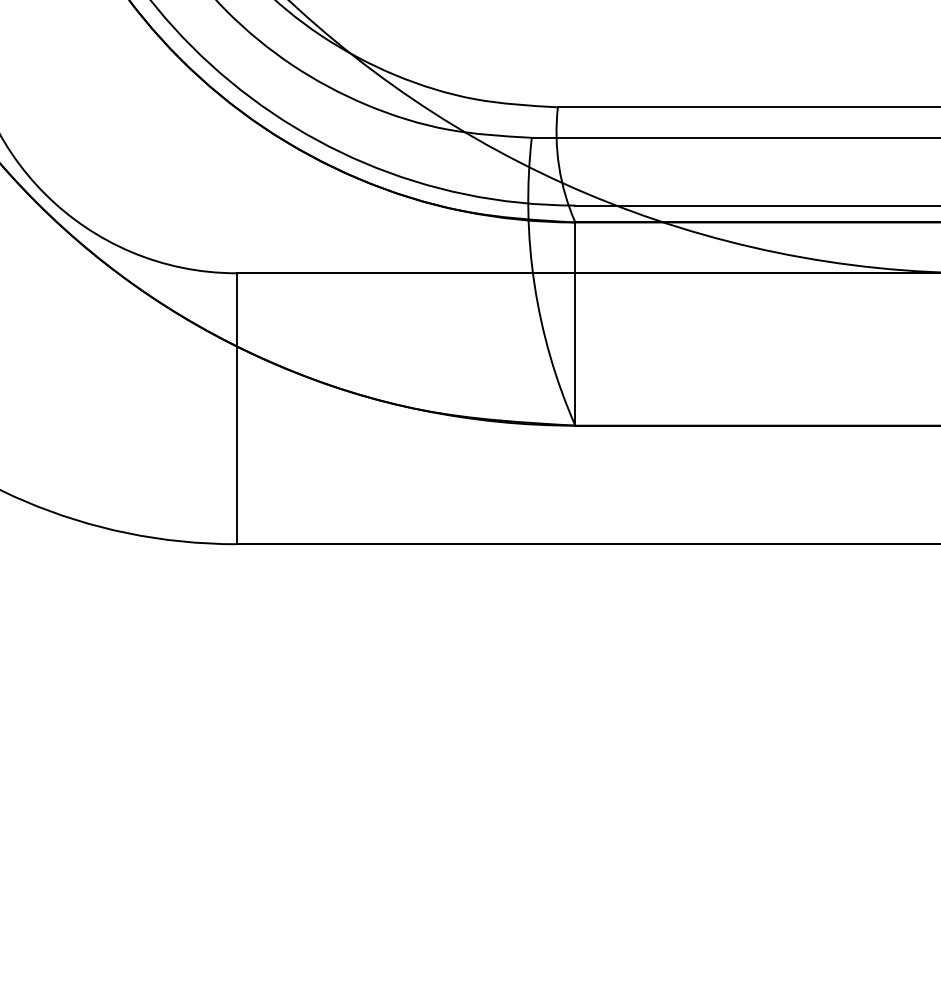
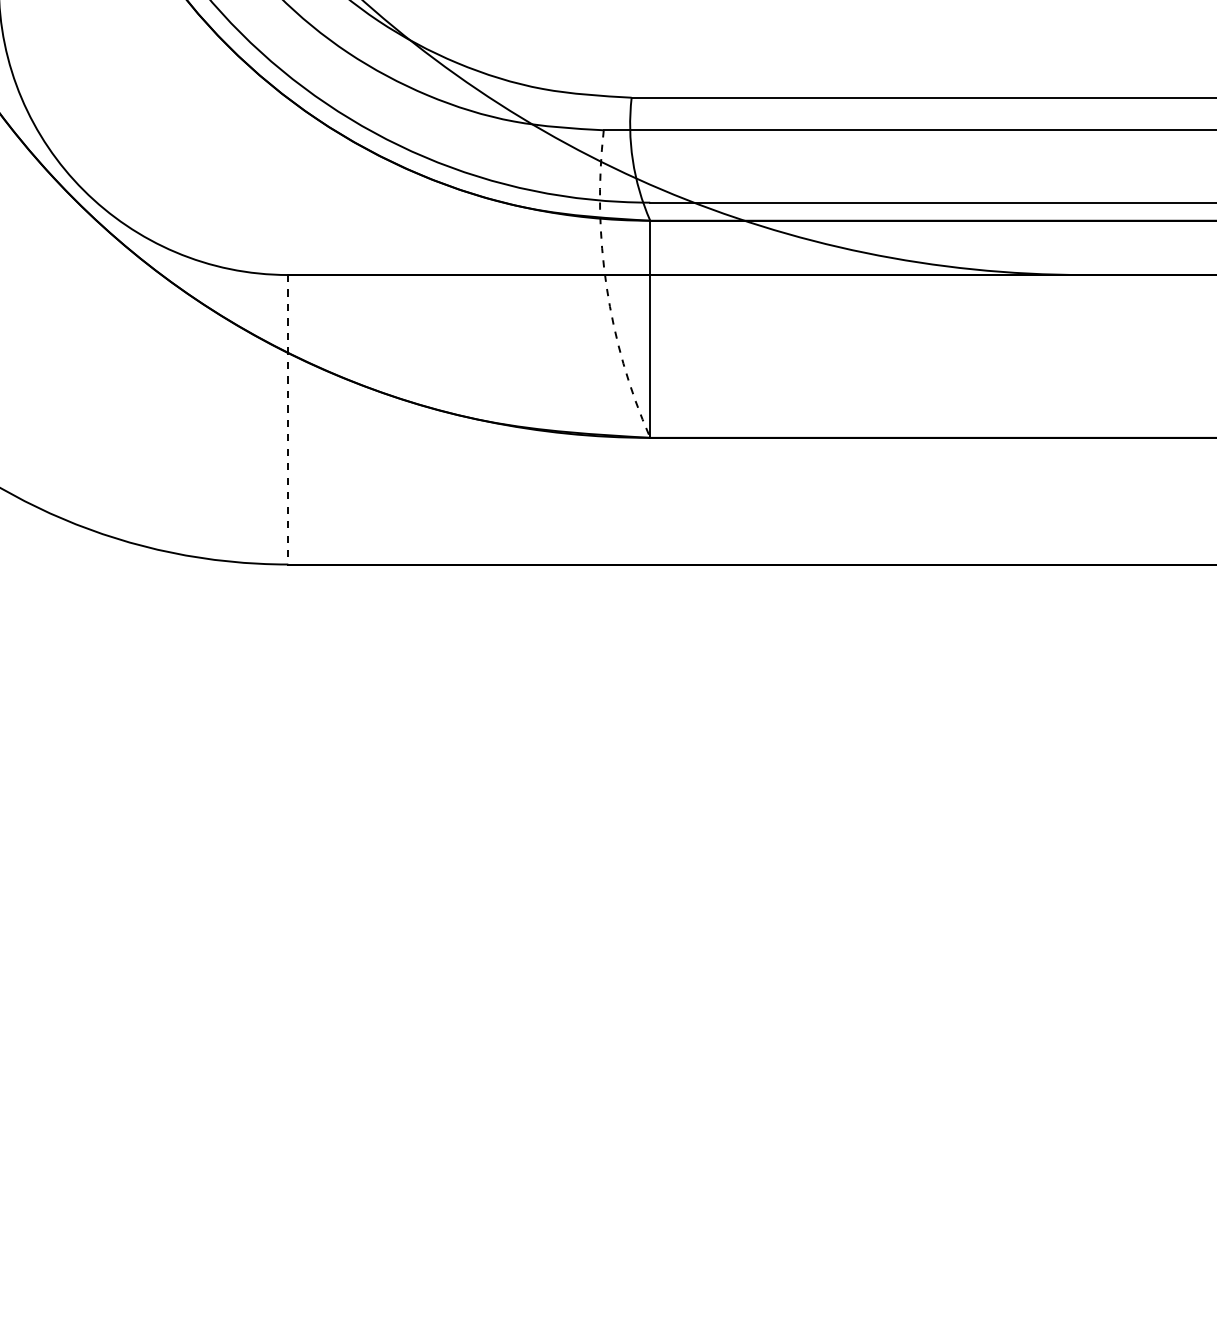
arc: (534, 284) -> (606, 287), solid -> dashed
line: (236, 408) -> (288, 419), solid -> dashed

